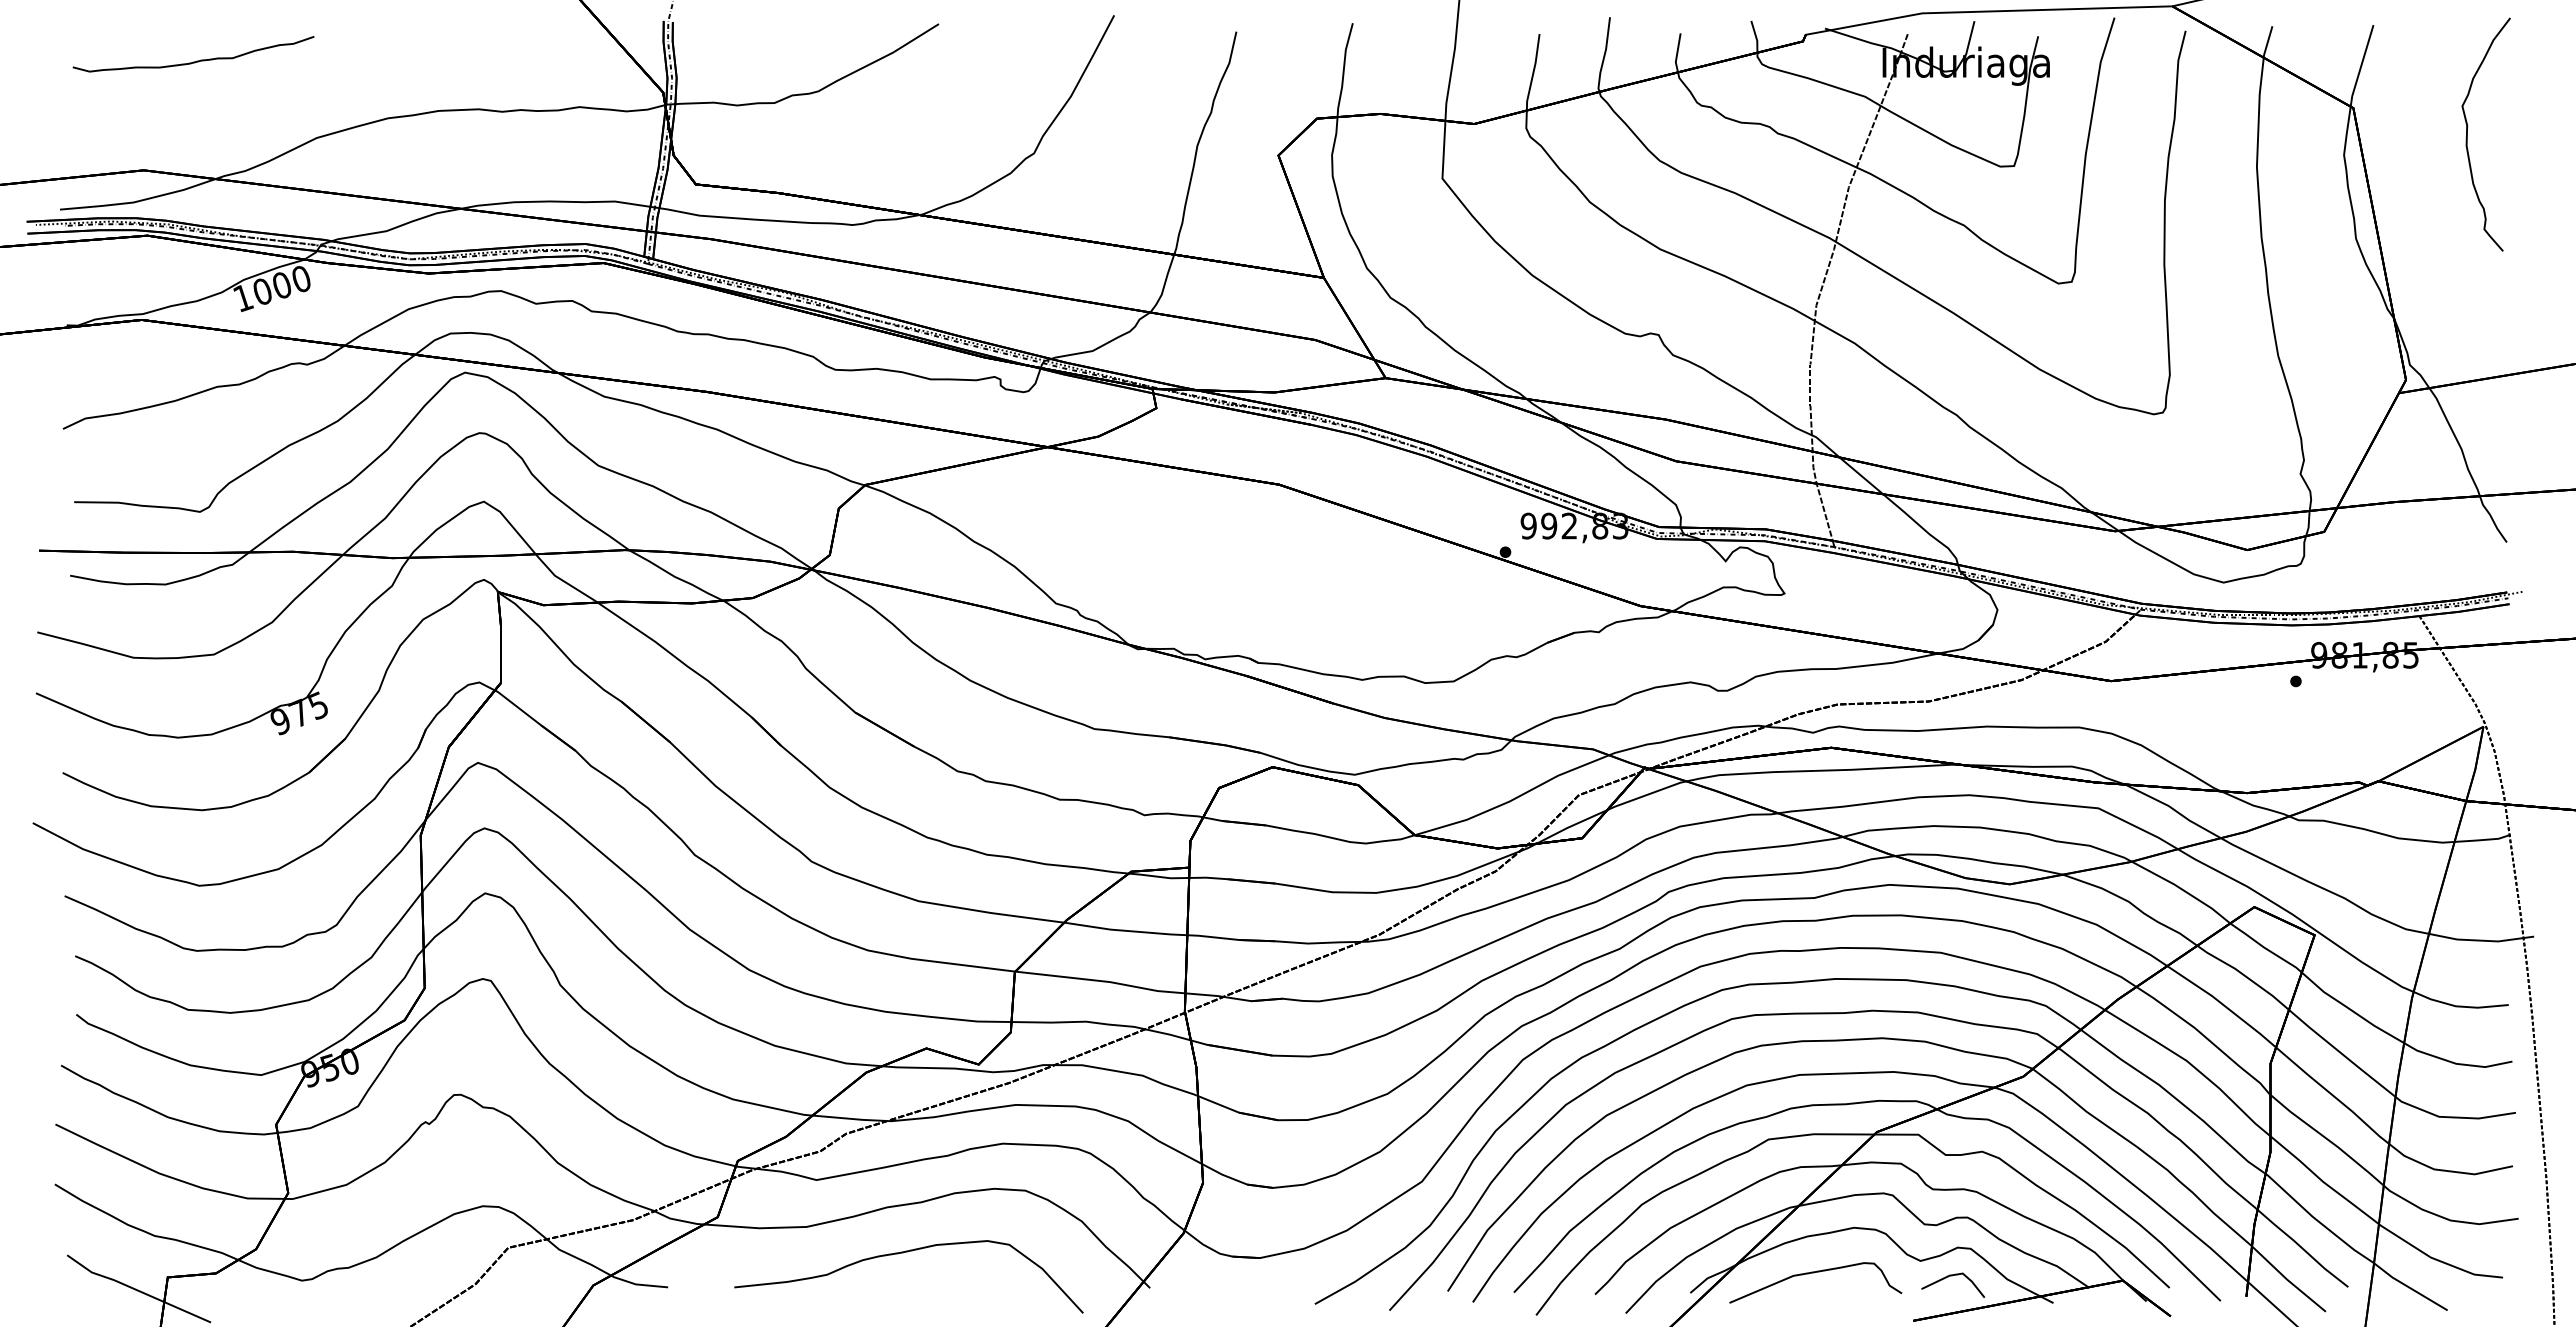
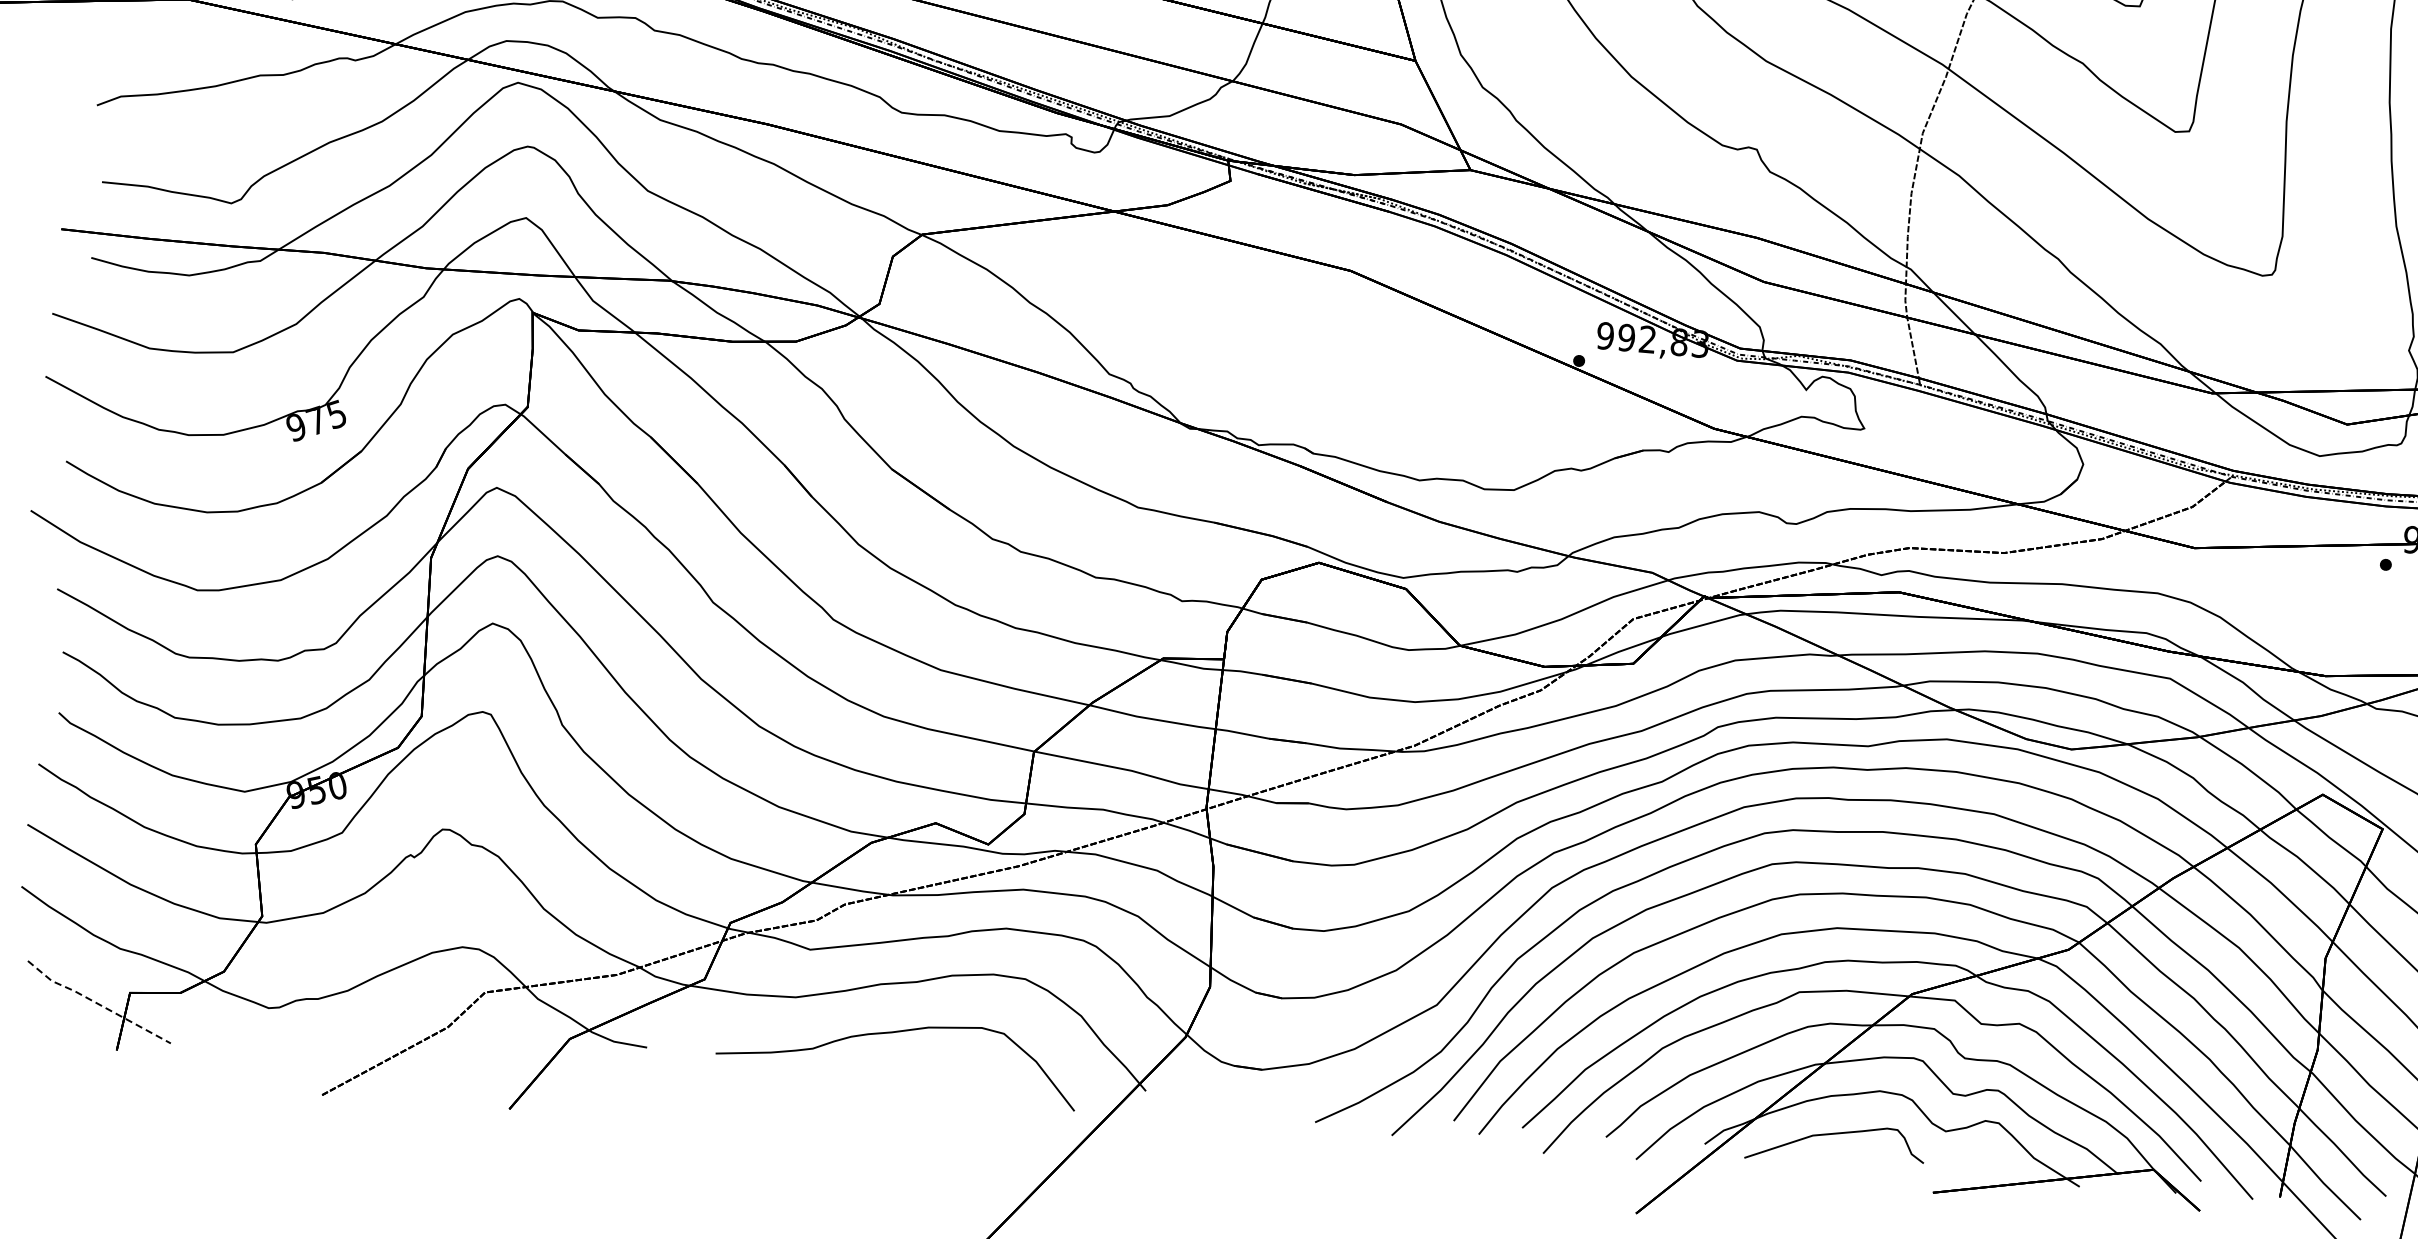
line: (1952, 1276) -> (1977, 1150), removed
line: (137, 1290) -> (97, 1003), solid -> dashed

